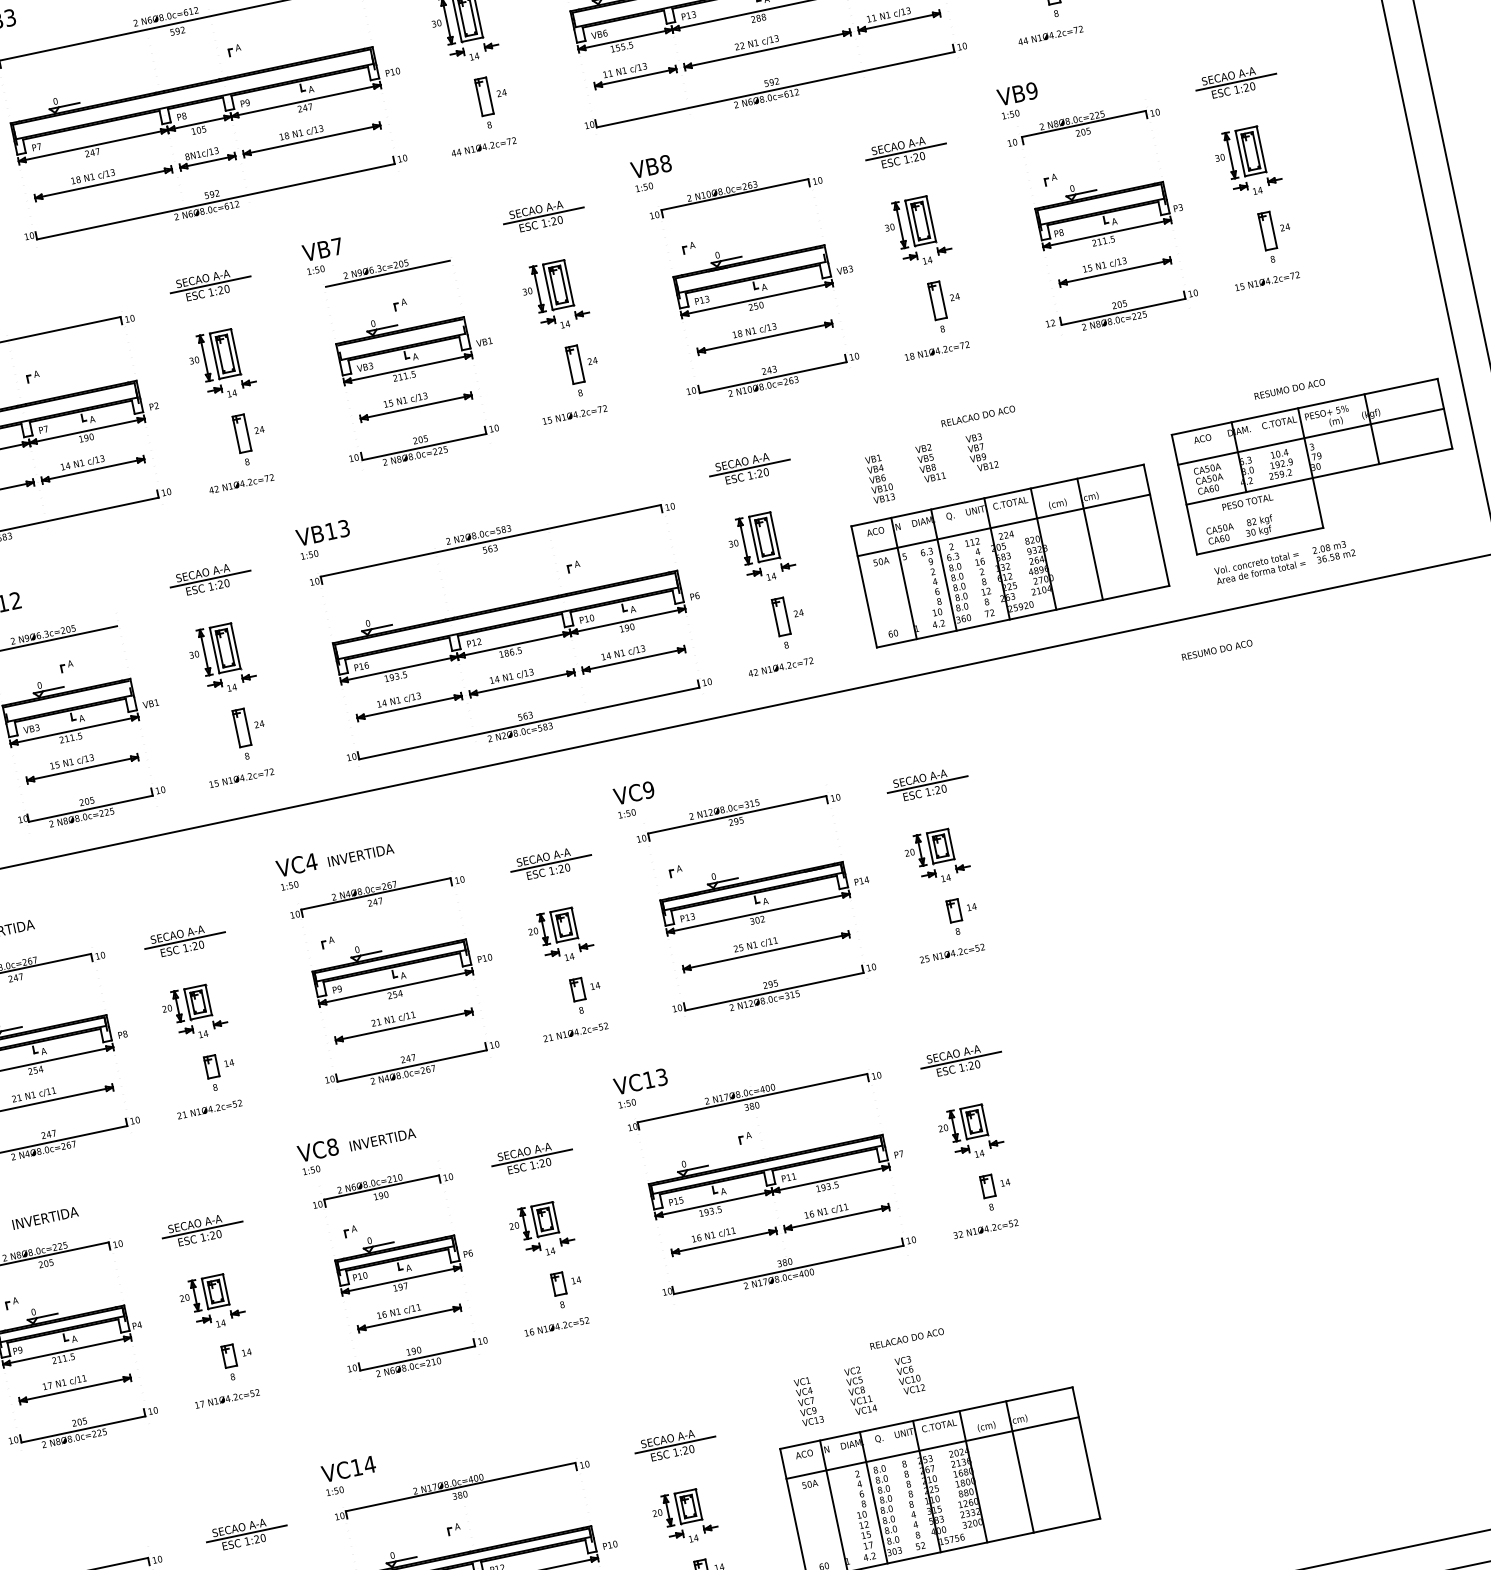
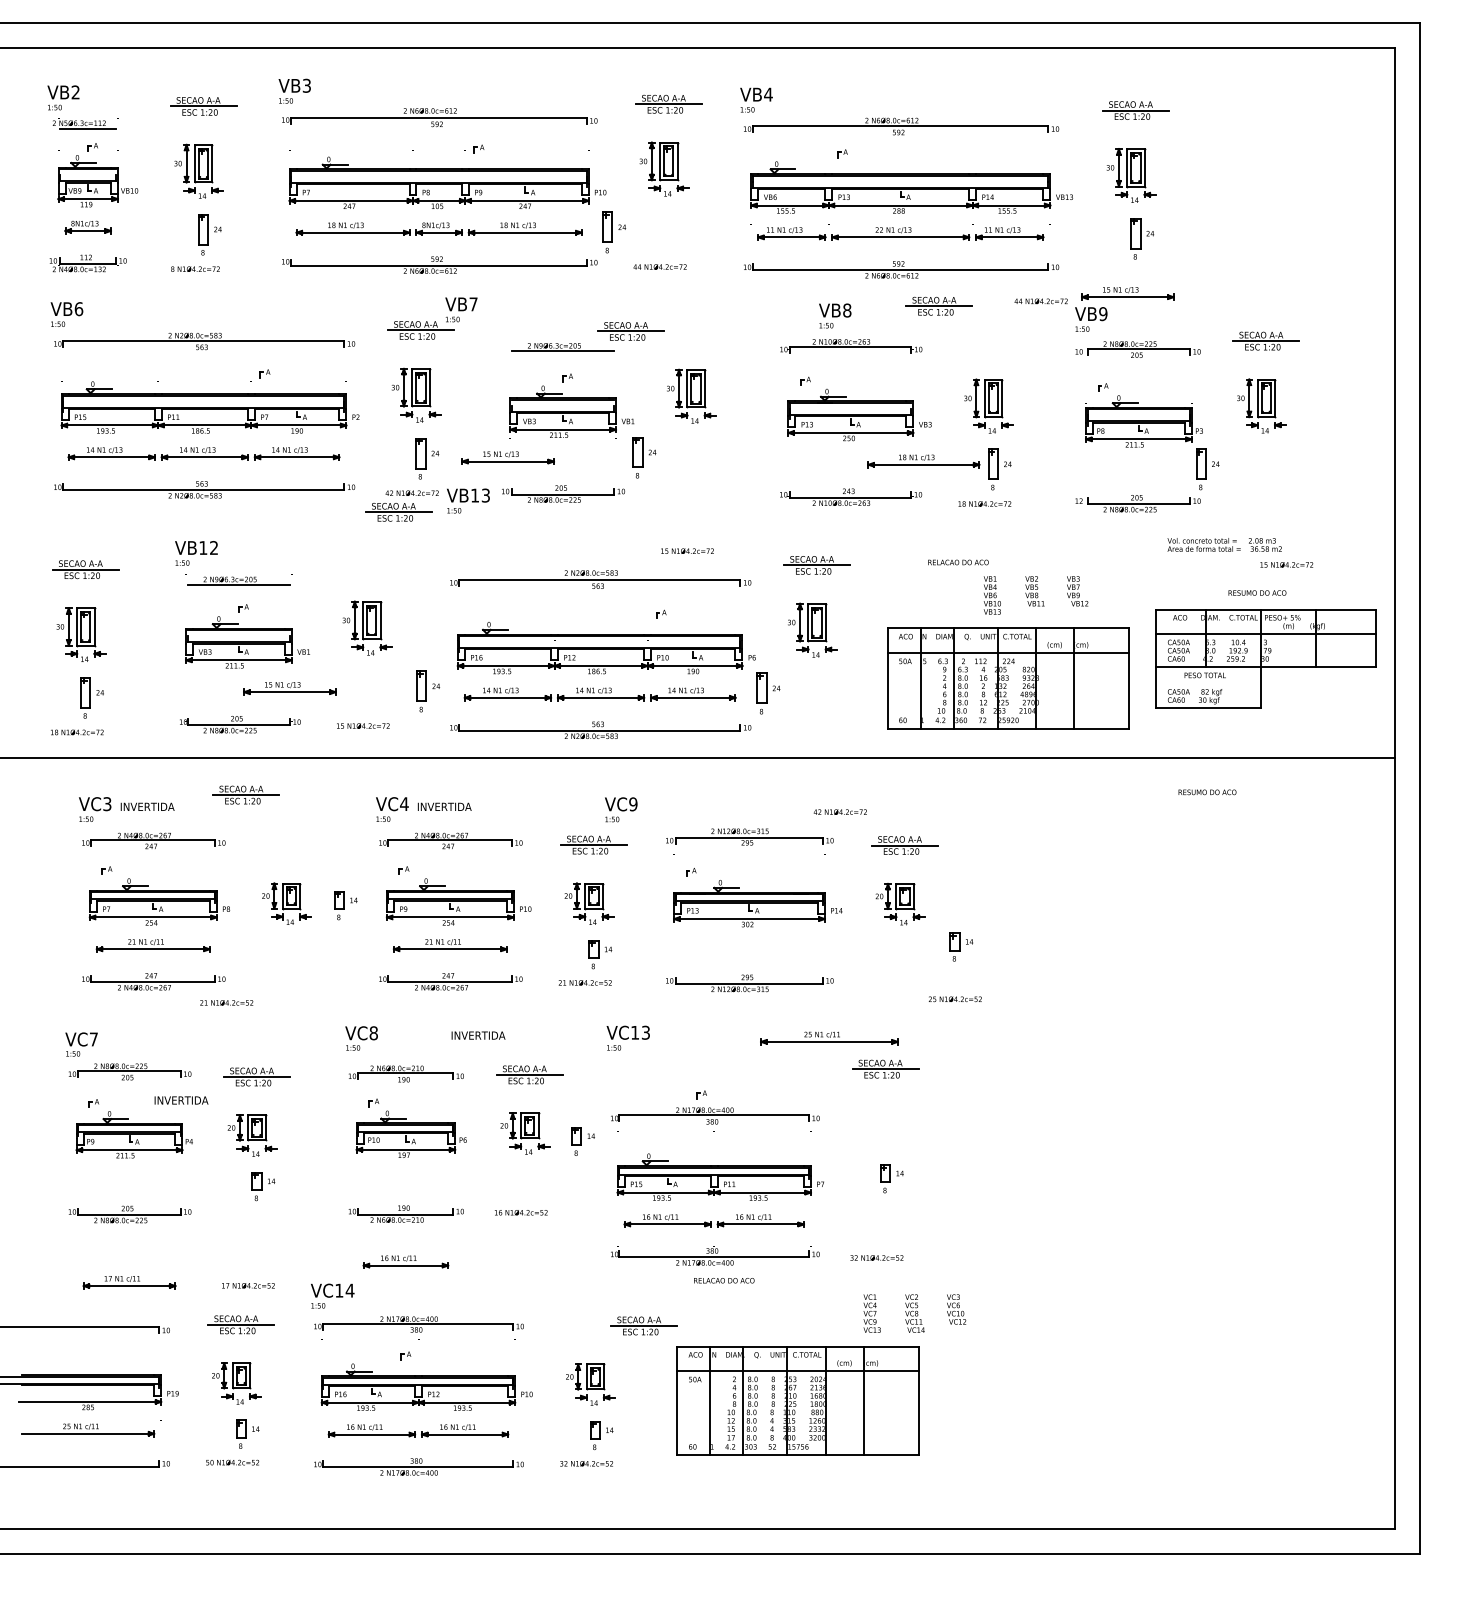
text: (1049, 35) -> (1040, 301), moved
part: (493, 101) -> (614, 232), moved
part: (904, 151) -> (938, 305), moved
text: (652, 172) -> (835, 315), moved
part: (543, 216) -> (630, 331), moved
part: (1276, 235) -> (1207, 469), moved
text: (324, 255) -> (461, 309), moved
part: (1113, 267) -> (1127, 293), moved
text: (1267, 280) -> (1286, 564), moved
part: (763, 333) -> (923, 461), moved
part: (584, 369) -> (644, 457), moved
part: (414, 402) -> (507, 457), moved
text: (574, 414) -> (687, 550), moved
text: (978, 416) -> (958, 562), moved
text: (932, 467) -> (1035, 595), moved
text: (324, 538) -> (468, 500), moved
text: (1284, 561) -> (1224, 544), moved
part: (210, 579) -> (398, 512), moved
part: (790, 621) -> (768, 693), moved
text: (1217, 650) -> (1207, 792), moved
text: (779, 666) -> (839, 811), moved
part: (250, 732) -> (427, 691), moved
part: (81, 764) -> (289, 688), moved
text: (635, 799) -> (621, 809), moved
part: (962, 915) -> (960, 946), moved
part: (183, 940) -> (245, 794), moved
part: (765, 947) -> (829, 1038), moved
text: (951, 953) -> (954, 999), moved
part: (220, 1071) -> (345, 905), moved
text: (209, 1109) -> (226, 1002), moved
part: (969, 1132) -> (880, 1127), removed
text: (382, 1139) -> (478, 1035), moved
part: (774, 1183) -> (717, 1186), moved
text: (45, 1218) -> (181, 1100), moved
text: (985, 1228) -> (876, 1257), moved
part: (567, 1288) -> (582, 1141), moved
part: (407, 1313) -> (405, 1261), moved
text: (907, 1338) -> (724, 1280), moved
part: (74, 1385) -> (129, 1282), moved
text: (860, 1390) -> (914, 1313), moved
text: (227, 1398) -> (248, 1285), moved
part: (674, 1444) -> (643, 1325), moved

